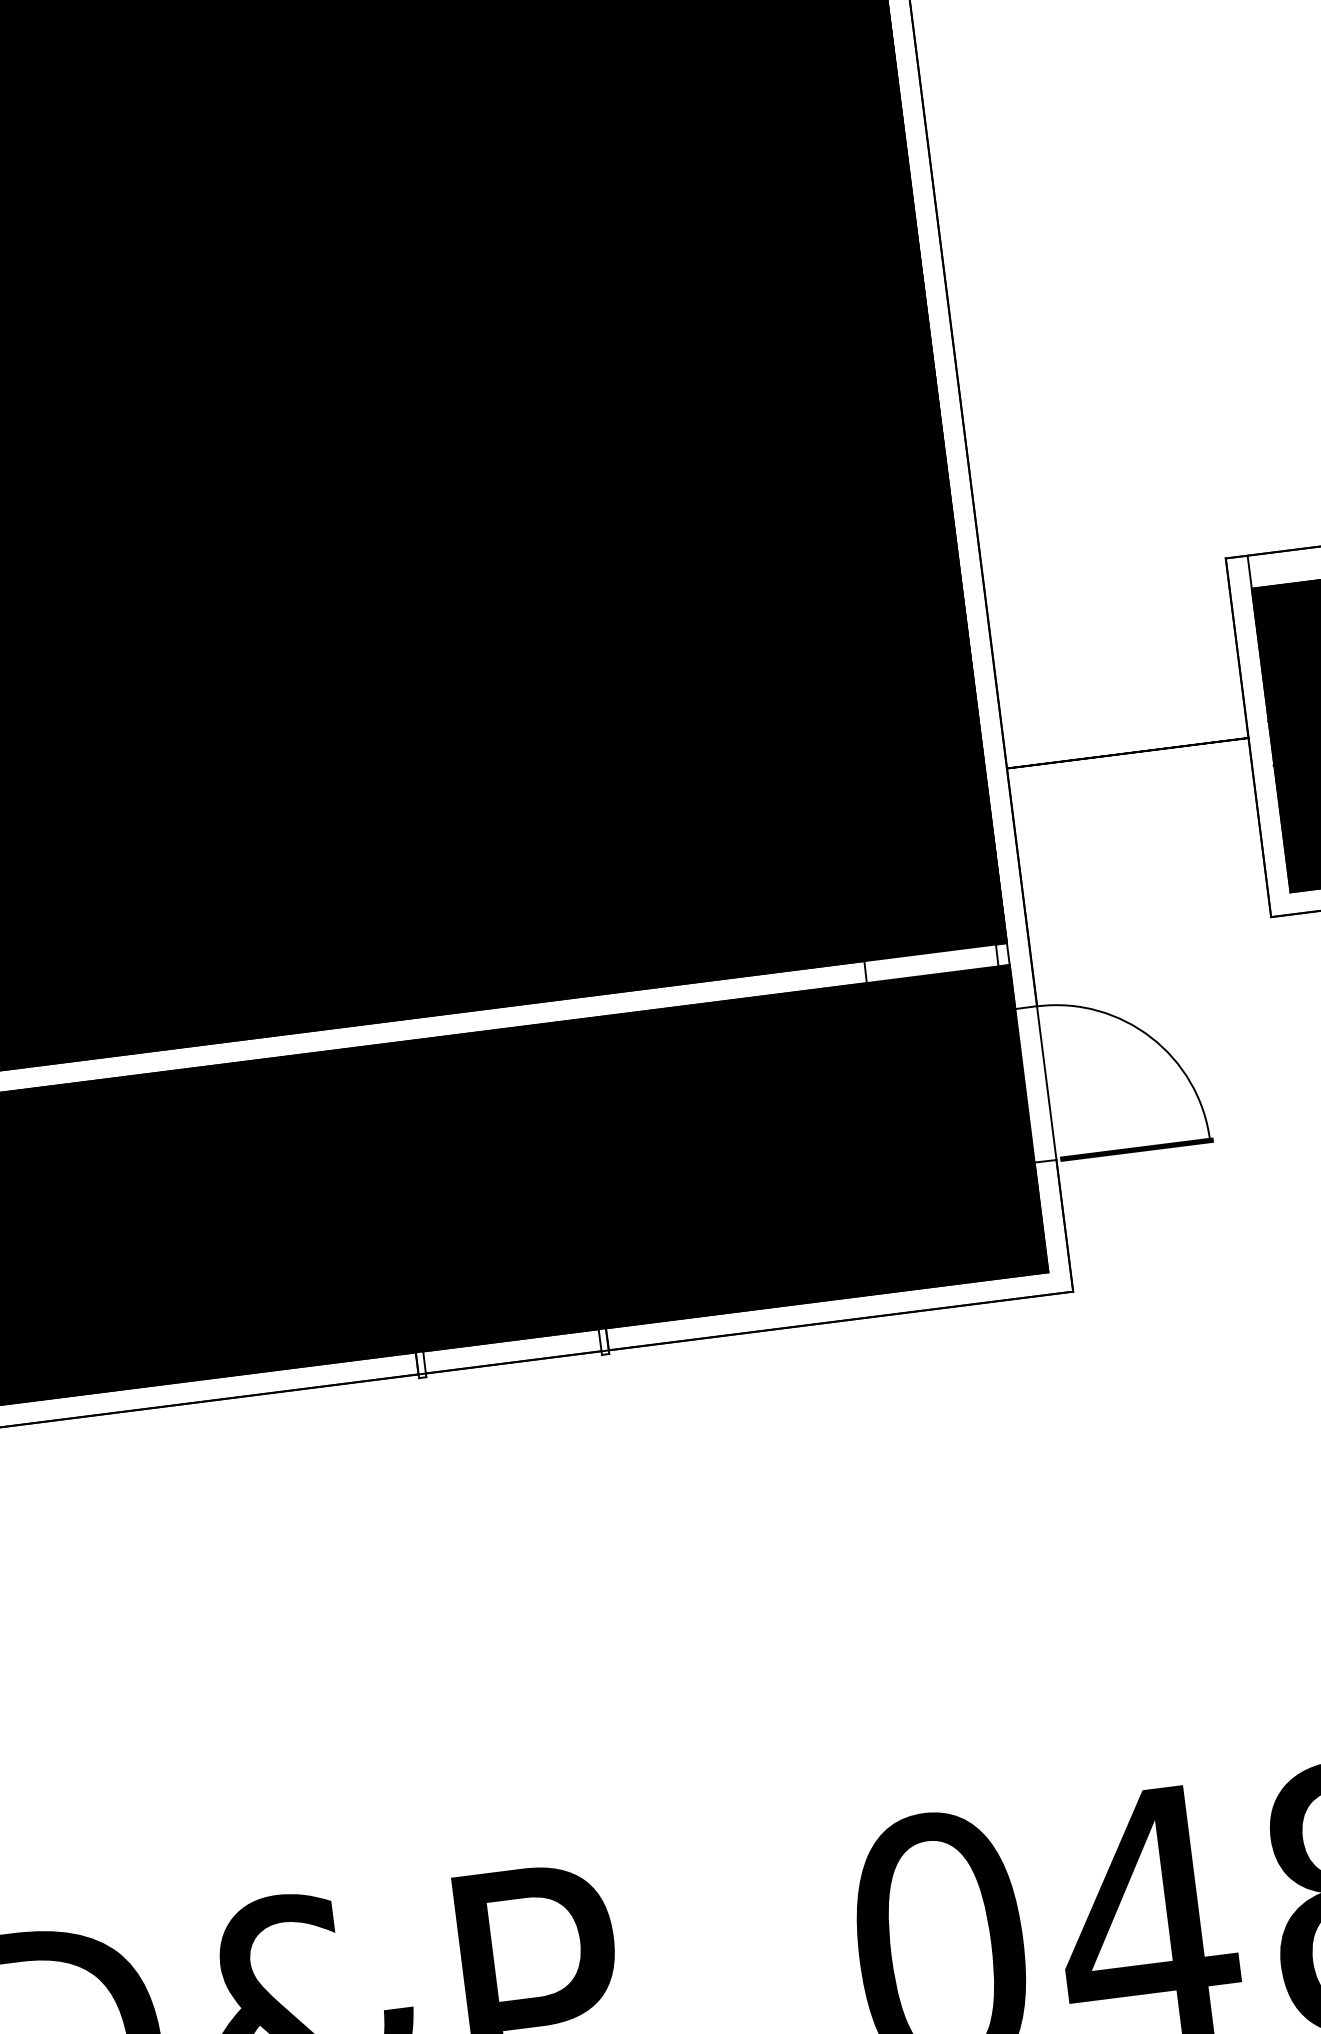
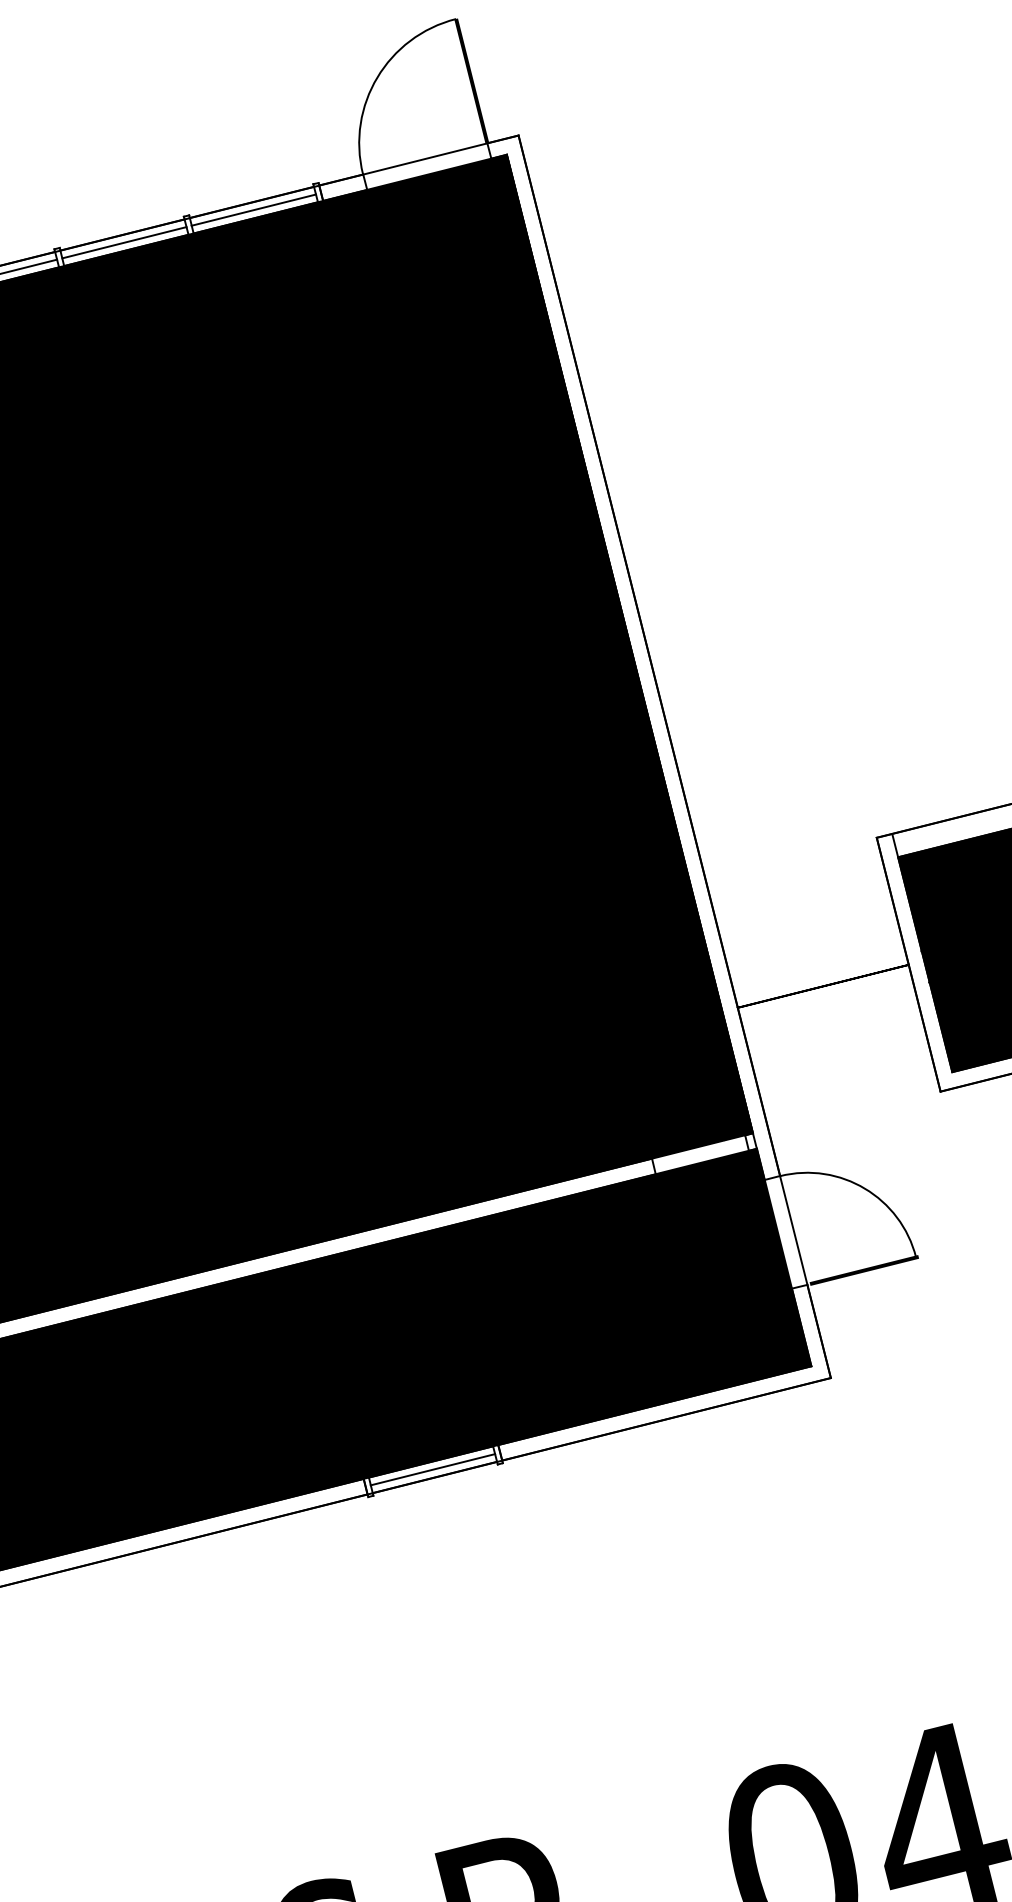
line: (511, 1350) -> (432, 1469), added

